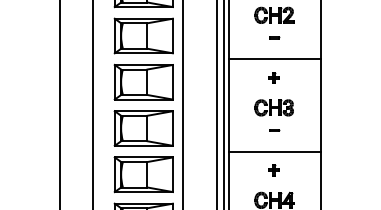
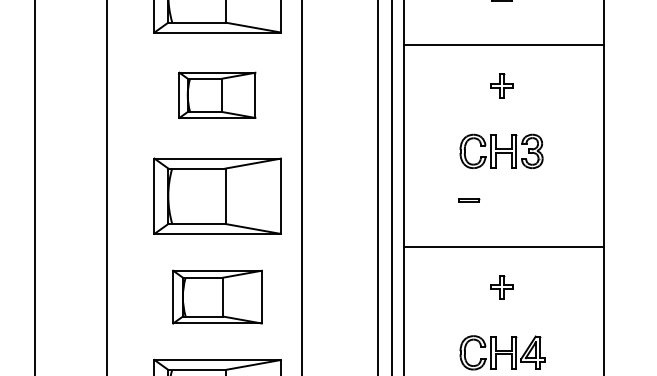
part: (143, 81) -> (216, 93), size x0.6
line: (274, 130) -> (469, 200), moved
part: (143, 174) -> (216, 296), size x0.7

